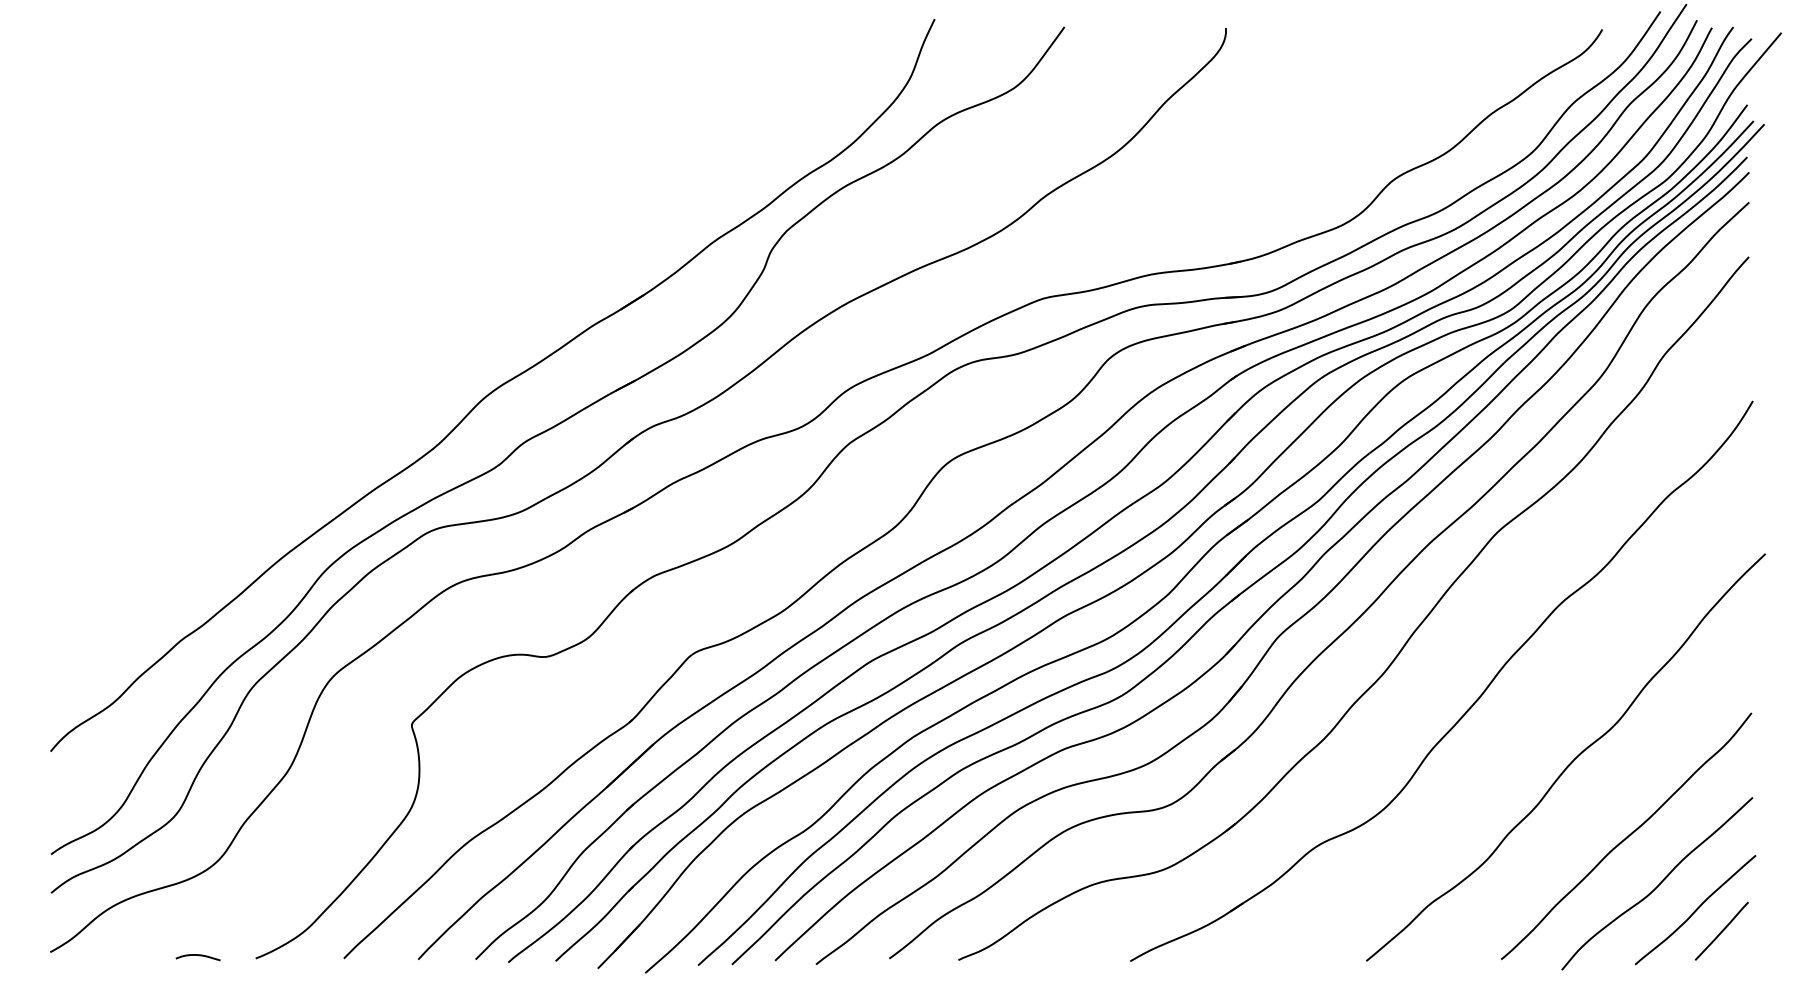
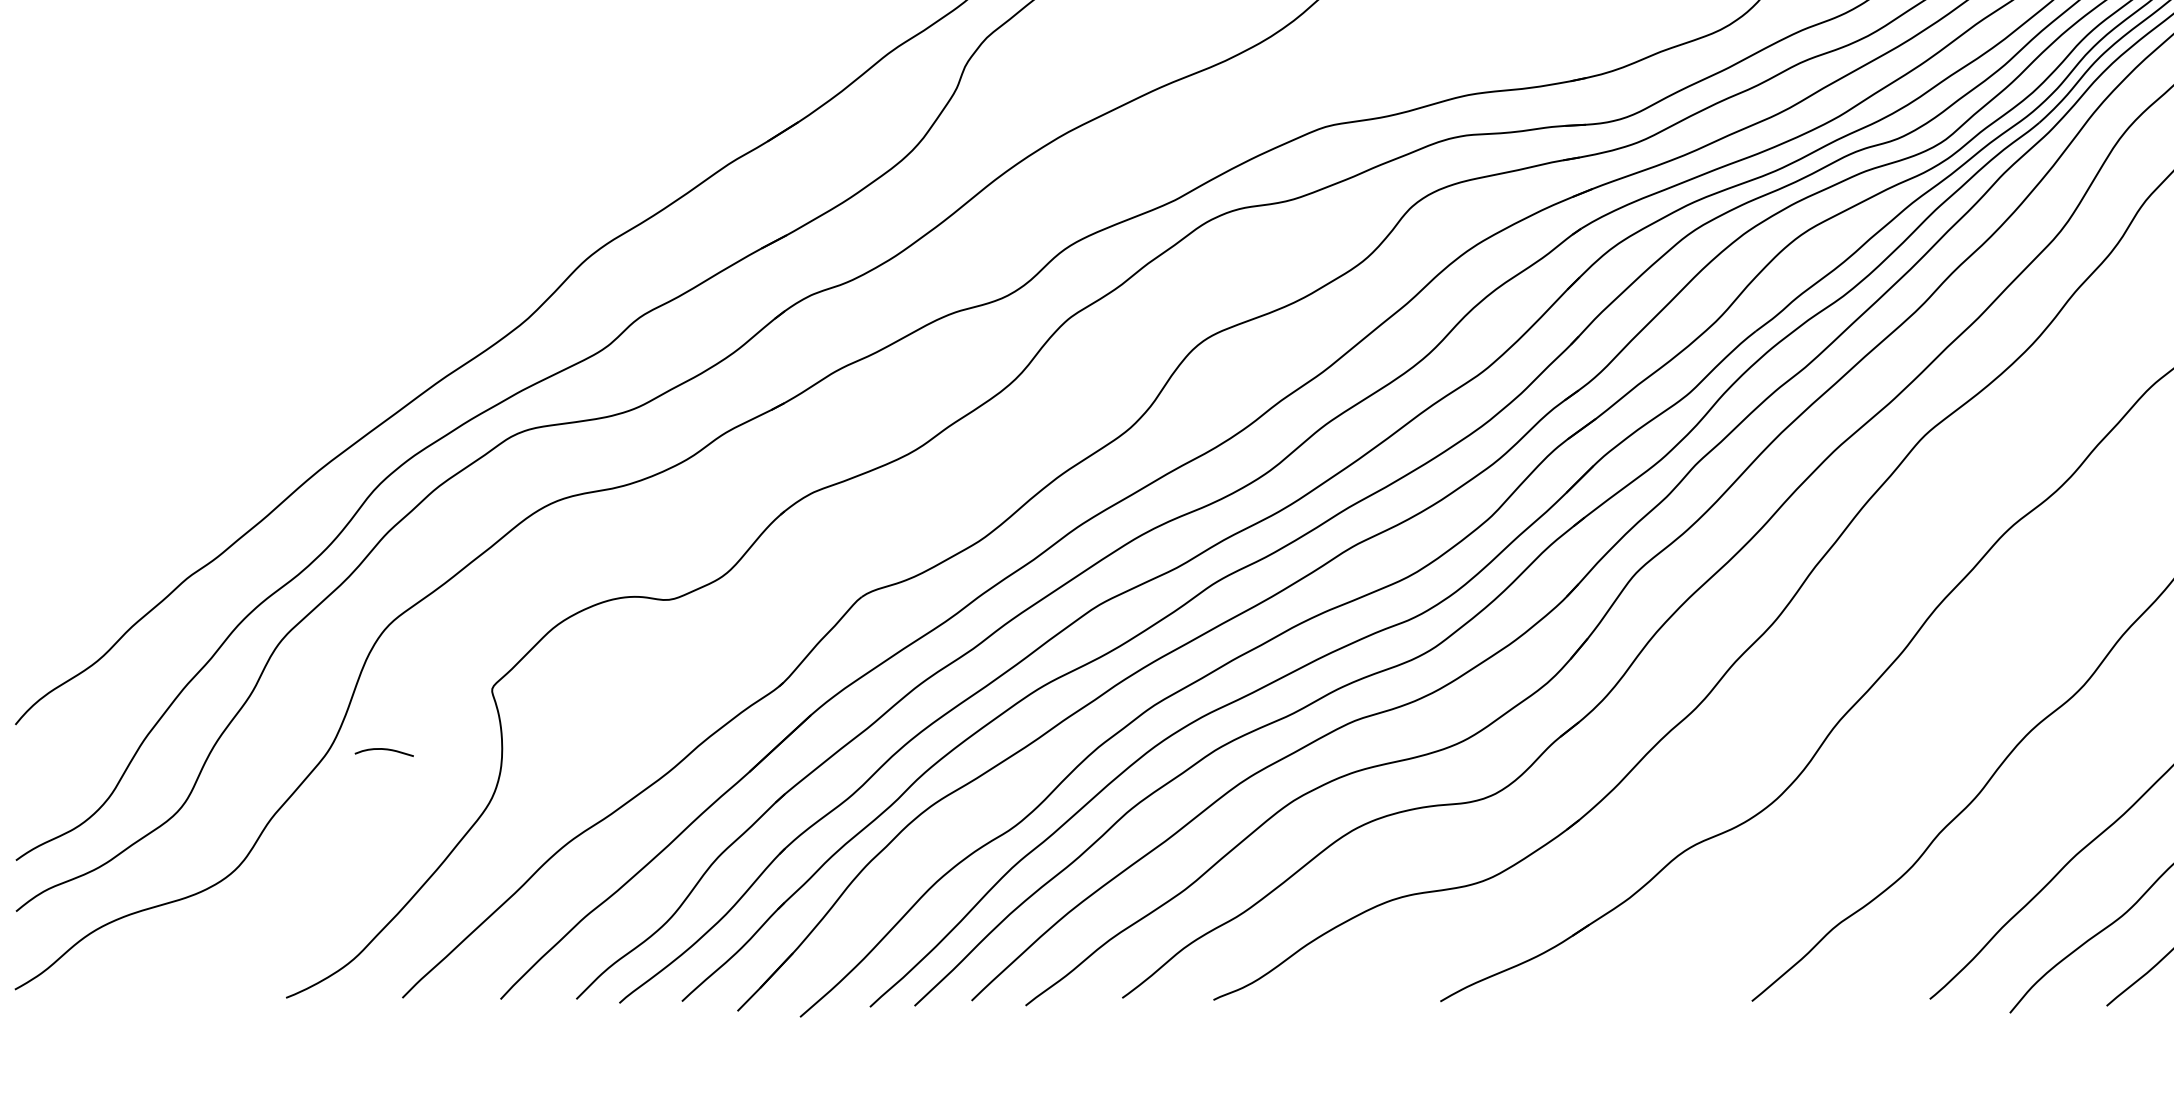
curve: (197, 955) -> (383, 749), moved

